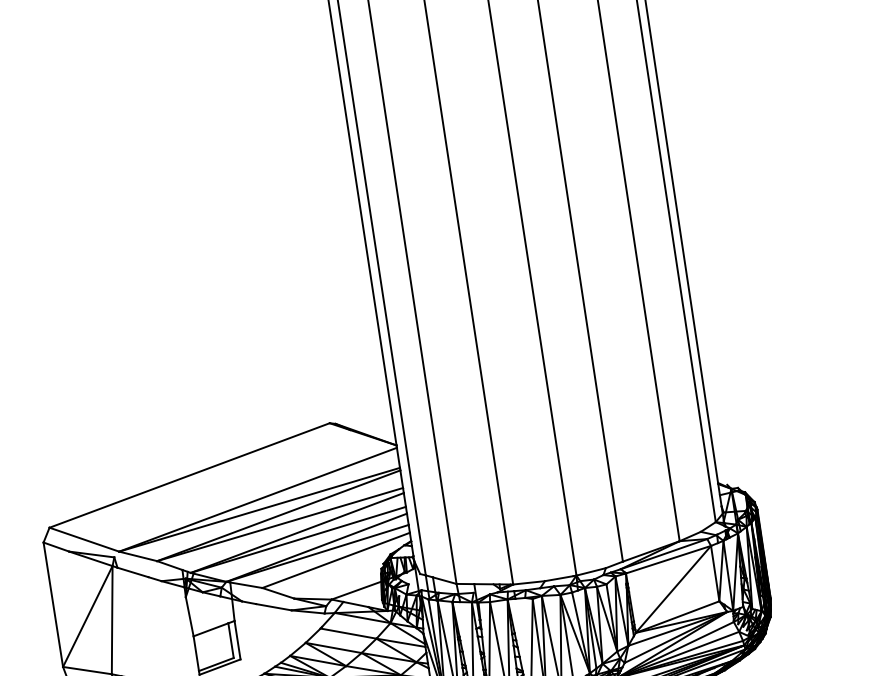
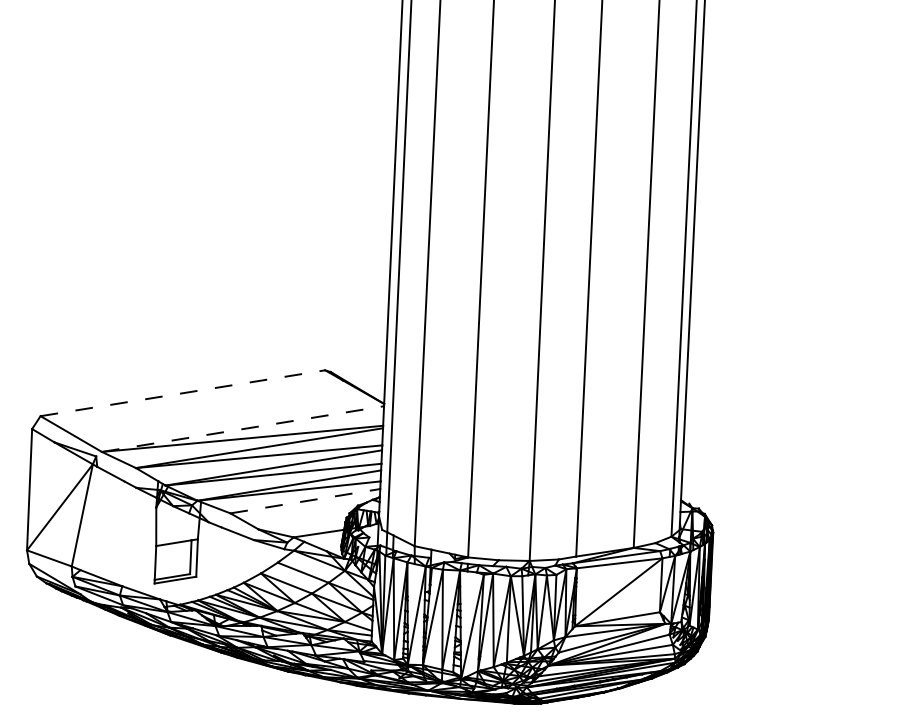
line: (190, 475) -> (183, 393), solid -> dashed
line: (257, 500) -> (242, 429), solid -> dashed
line: (336, 560) -> (305, 501), solid -> dashed

